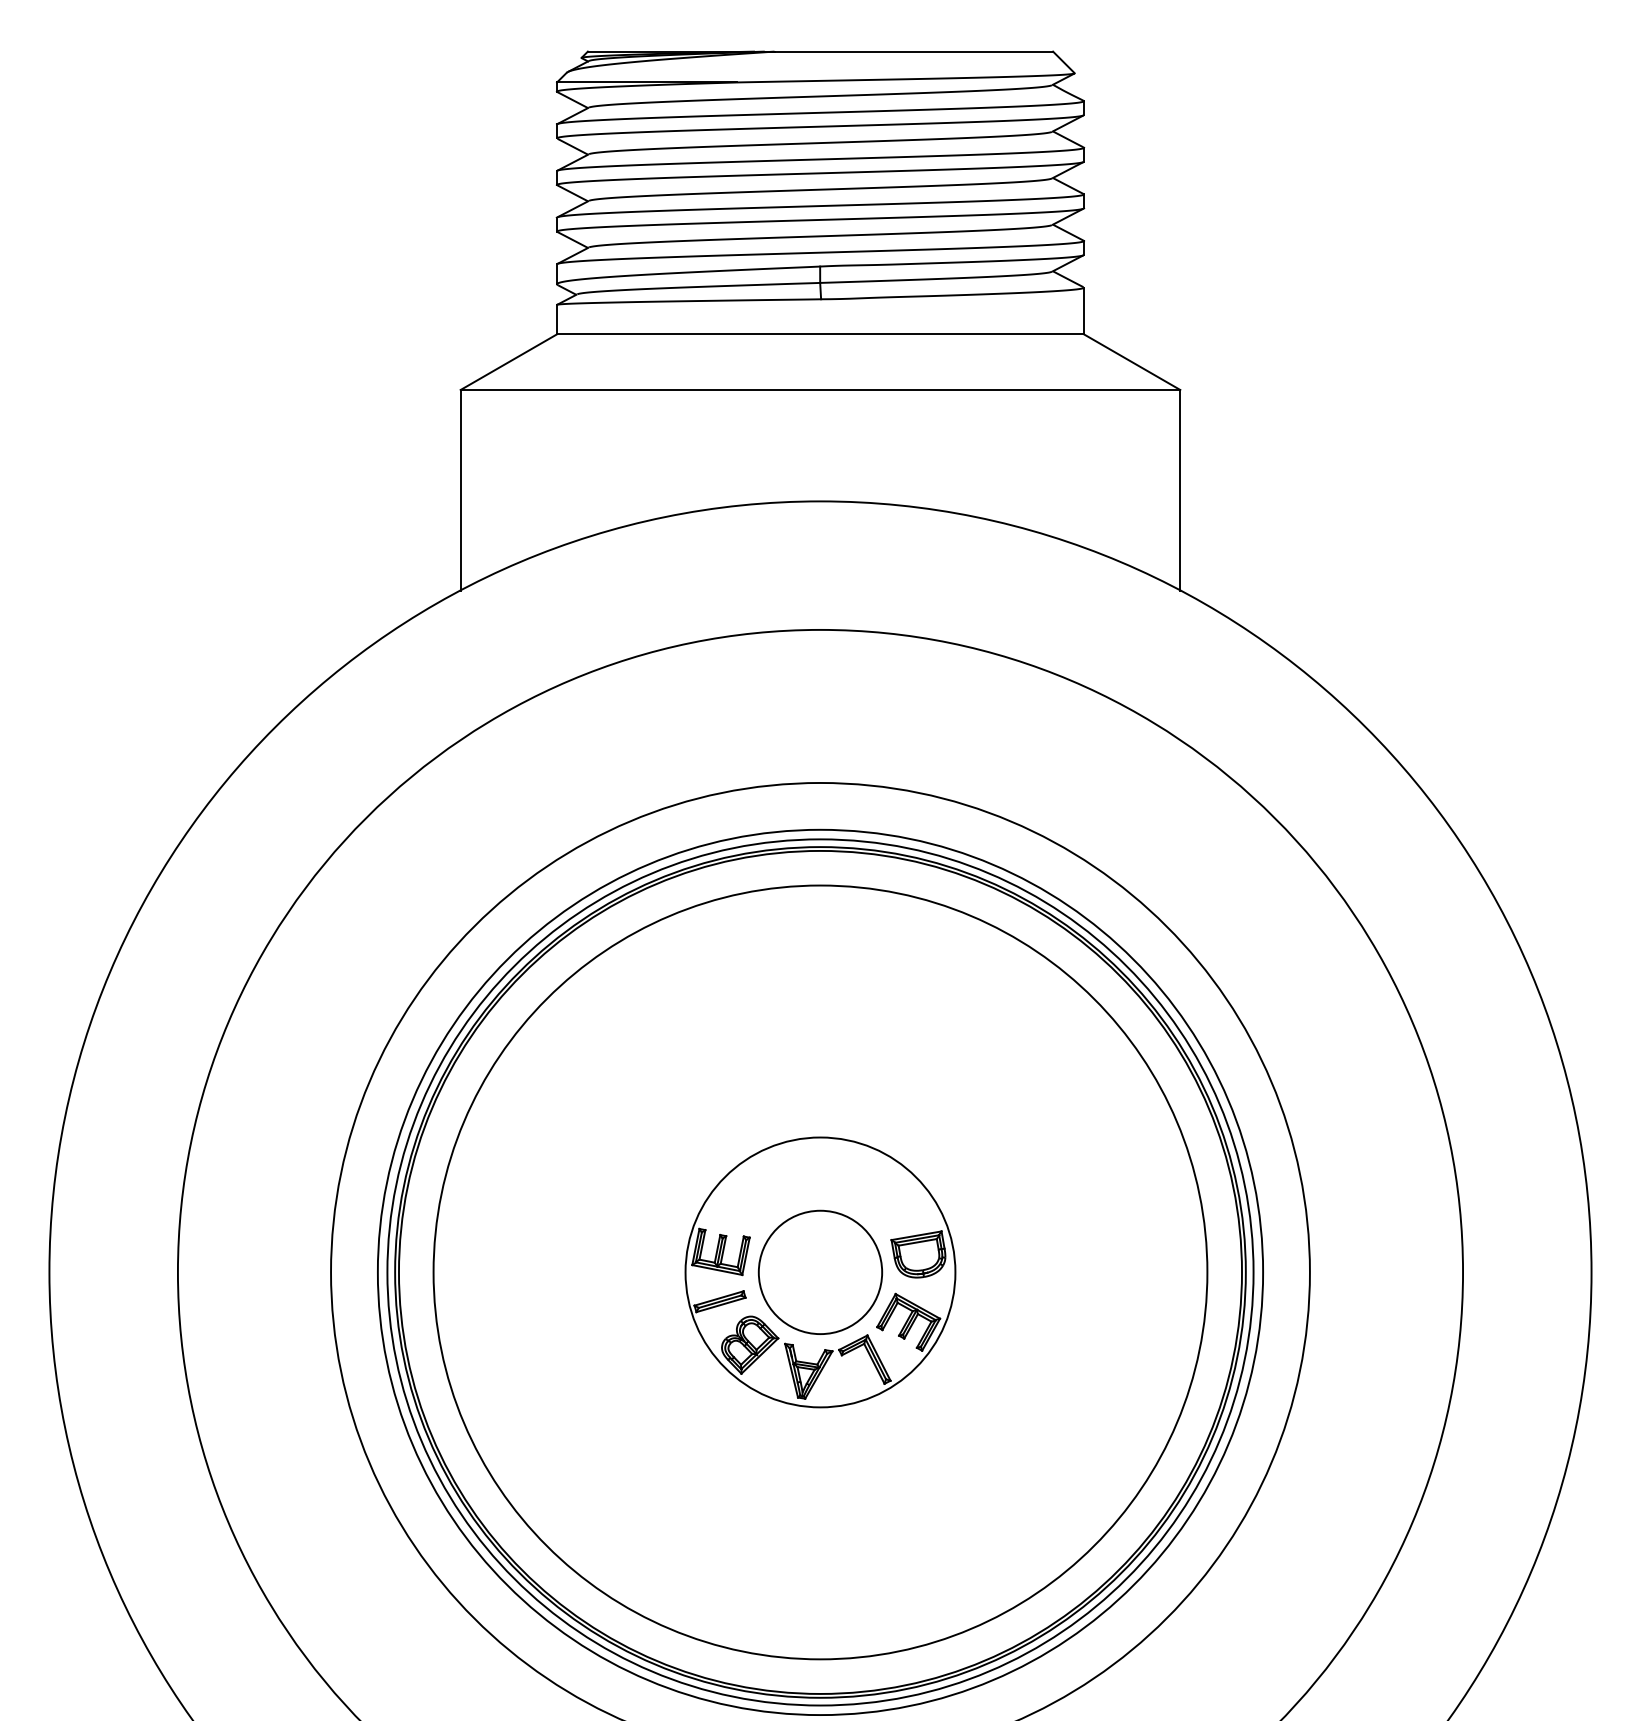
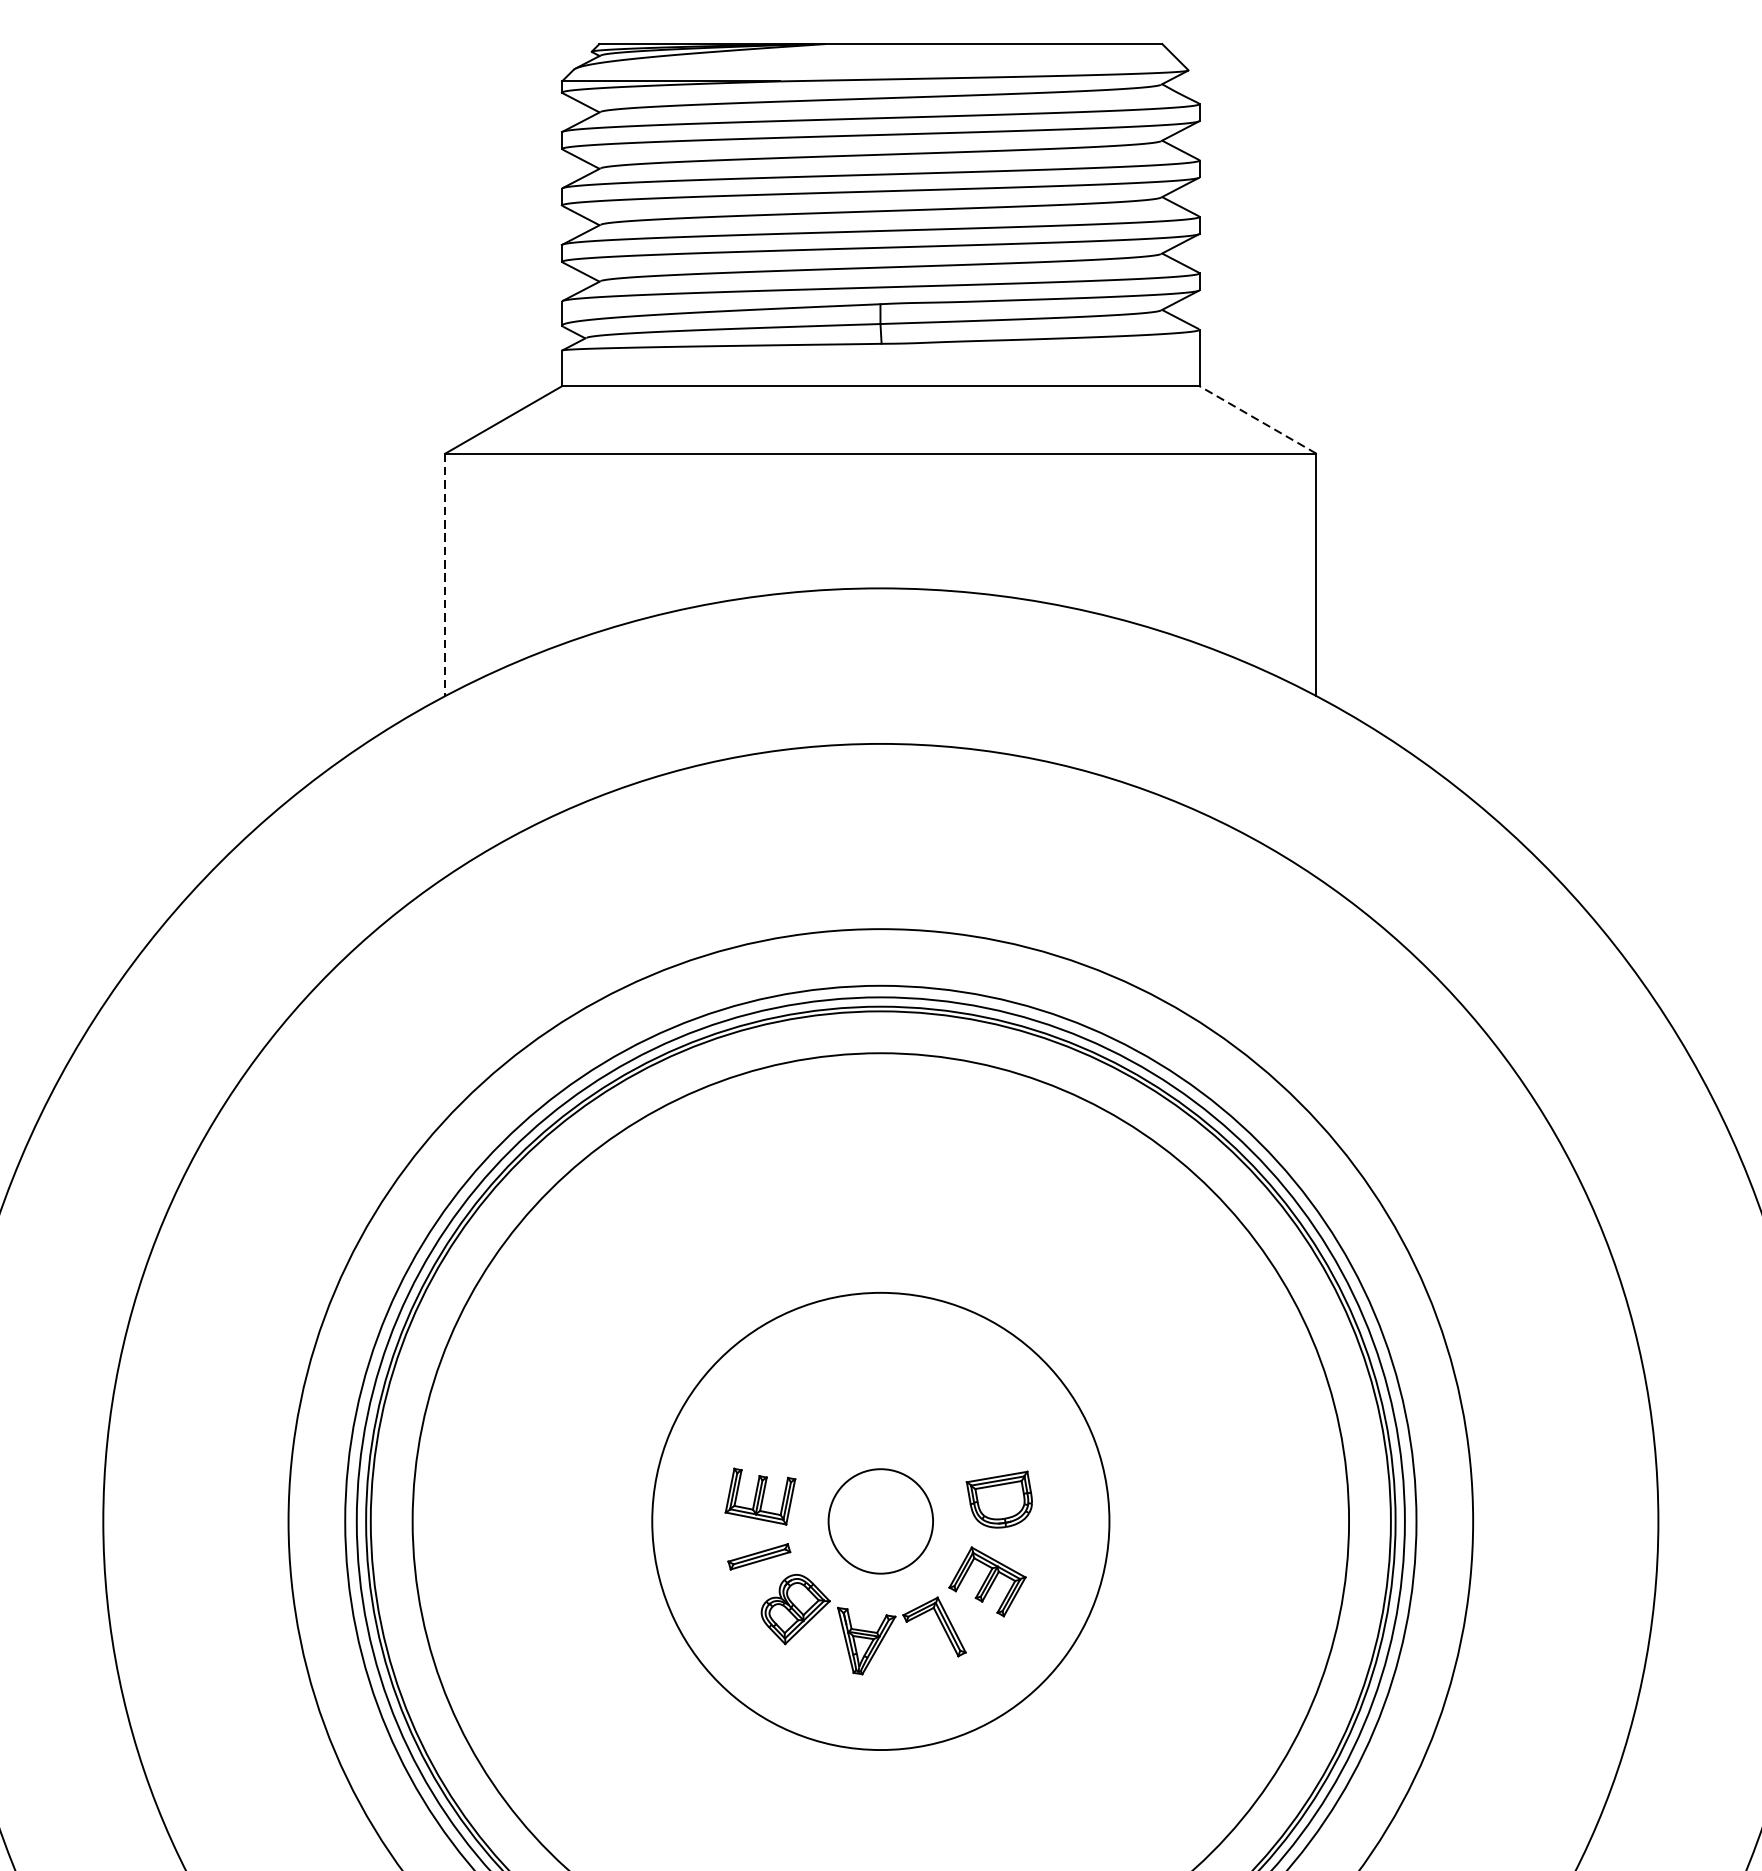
line: (1132, 362) -> (1258, 420), solid -> dashed
line: (460, 490) -> (445, 575), solid -> dashed
circle: (820, 1272) -> (880, 1521), size x0.7
circle: (820, 1272) -> (880, 1521), size x1.4

